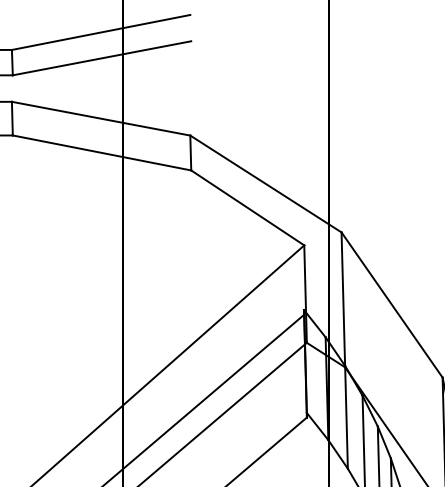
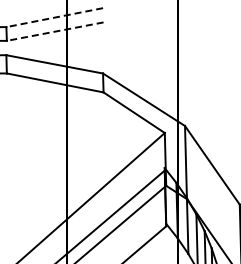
line: (100, 32) -> (54, 17), solid -> dashed
line: (100, 58) -> (54, 31), solid -> dashed

